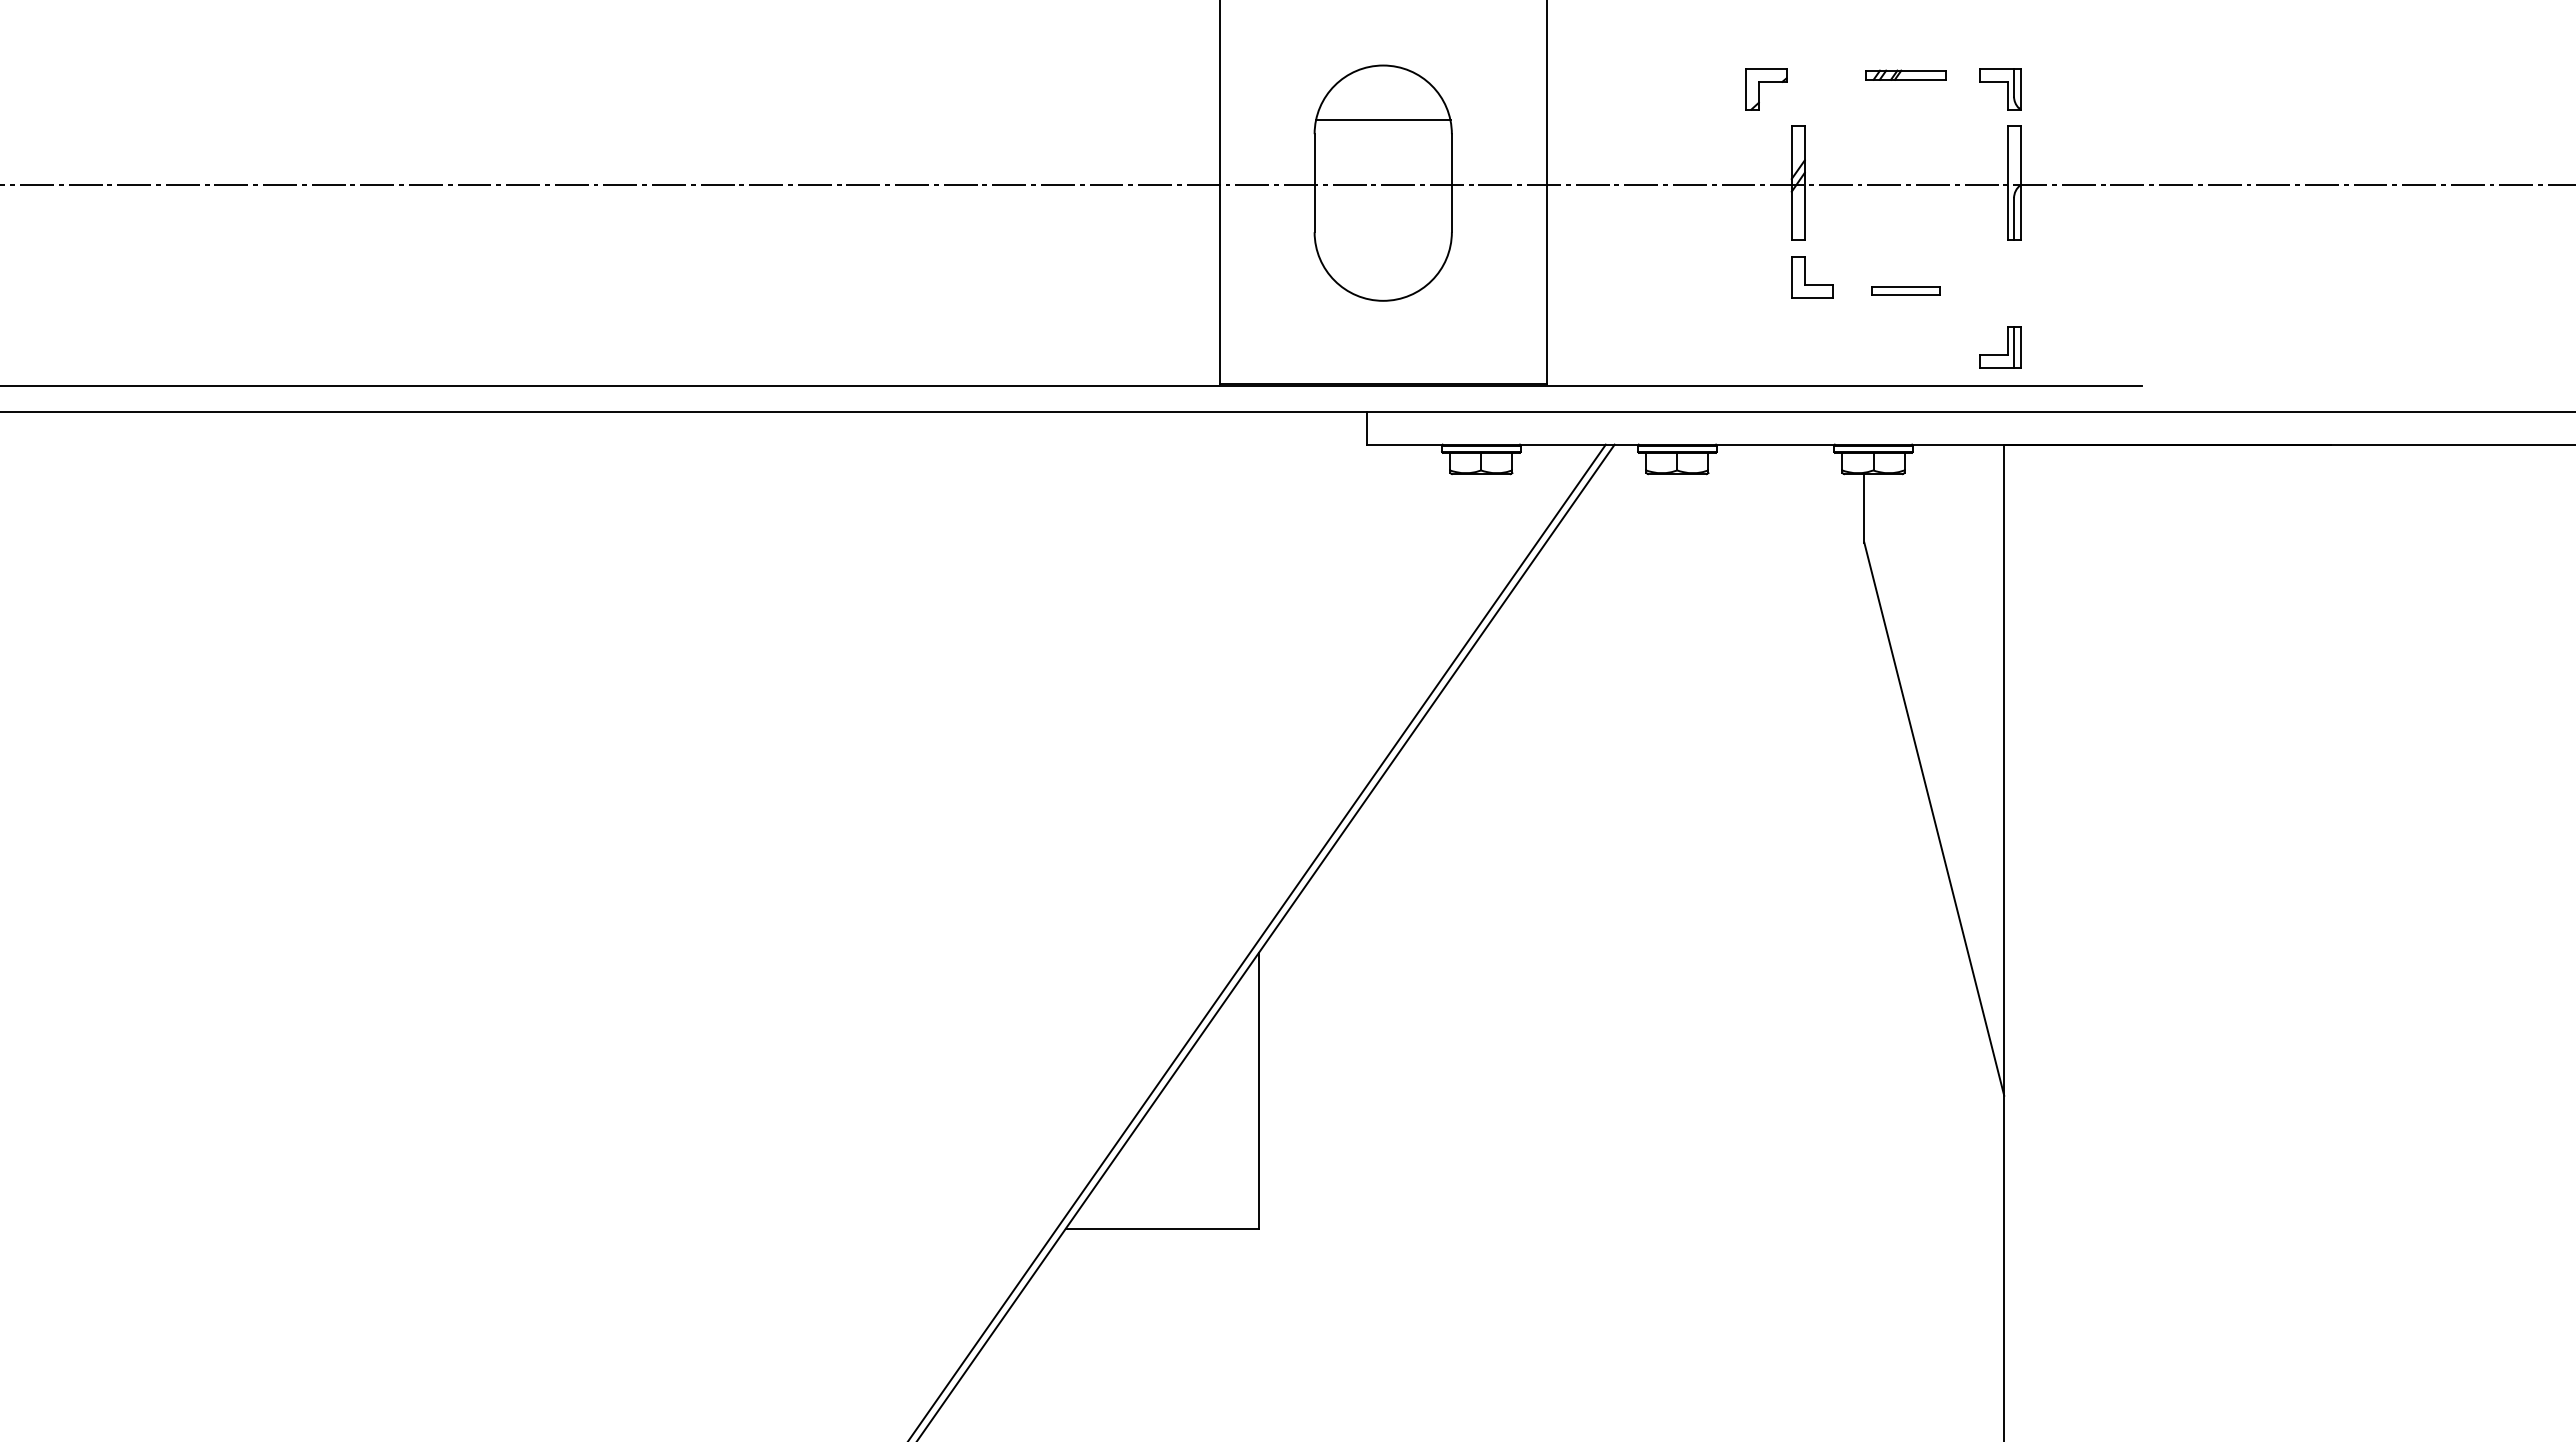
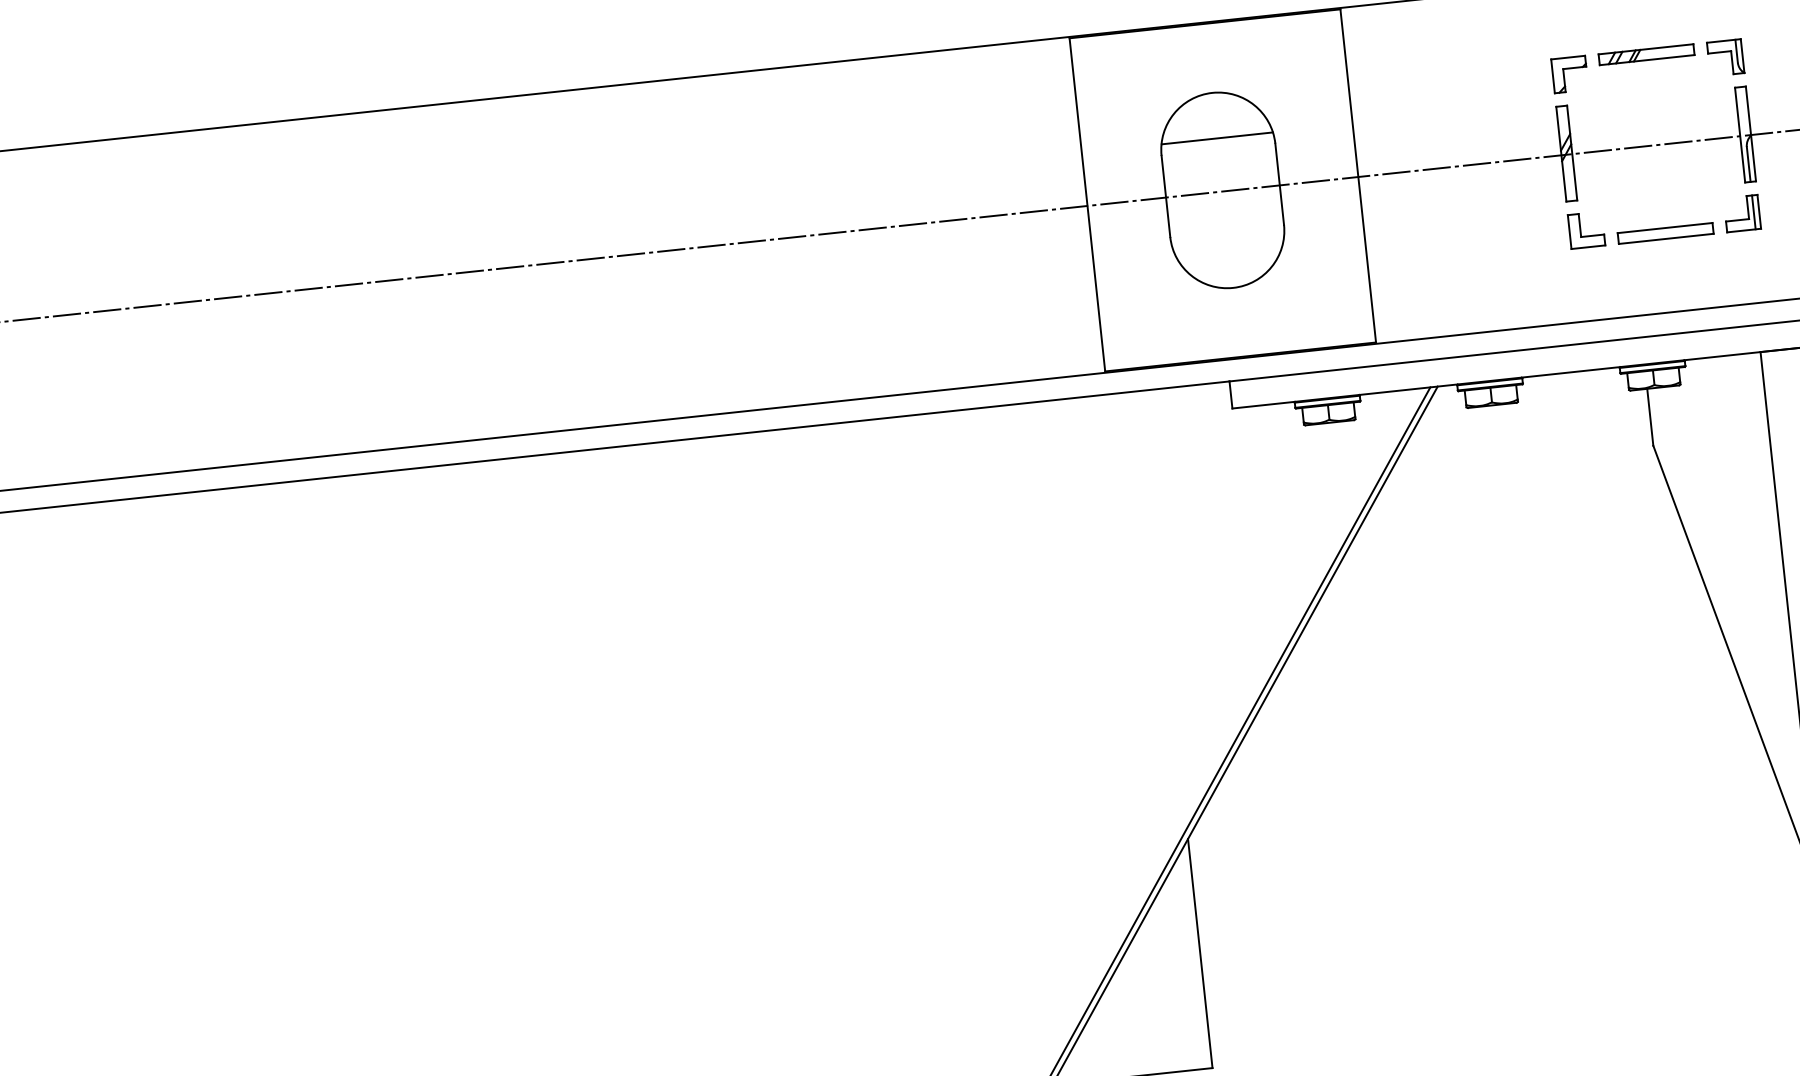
part: (1905, 74) -> (1645, 54), size x1.43
part: (1766, 82) -> (1569, 68), moved
part: (1905, 291) -> (1665, 233), size x1.67
part: (2007, 347) -> (1748, 213), moved

